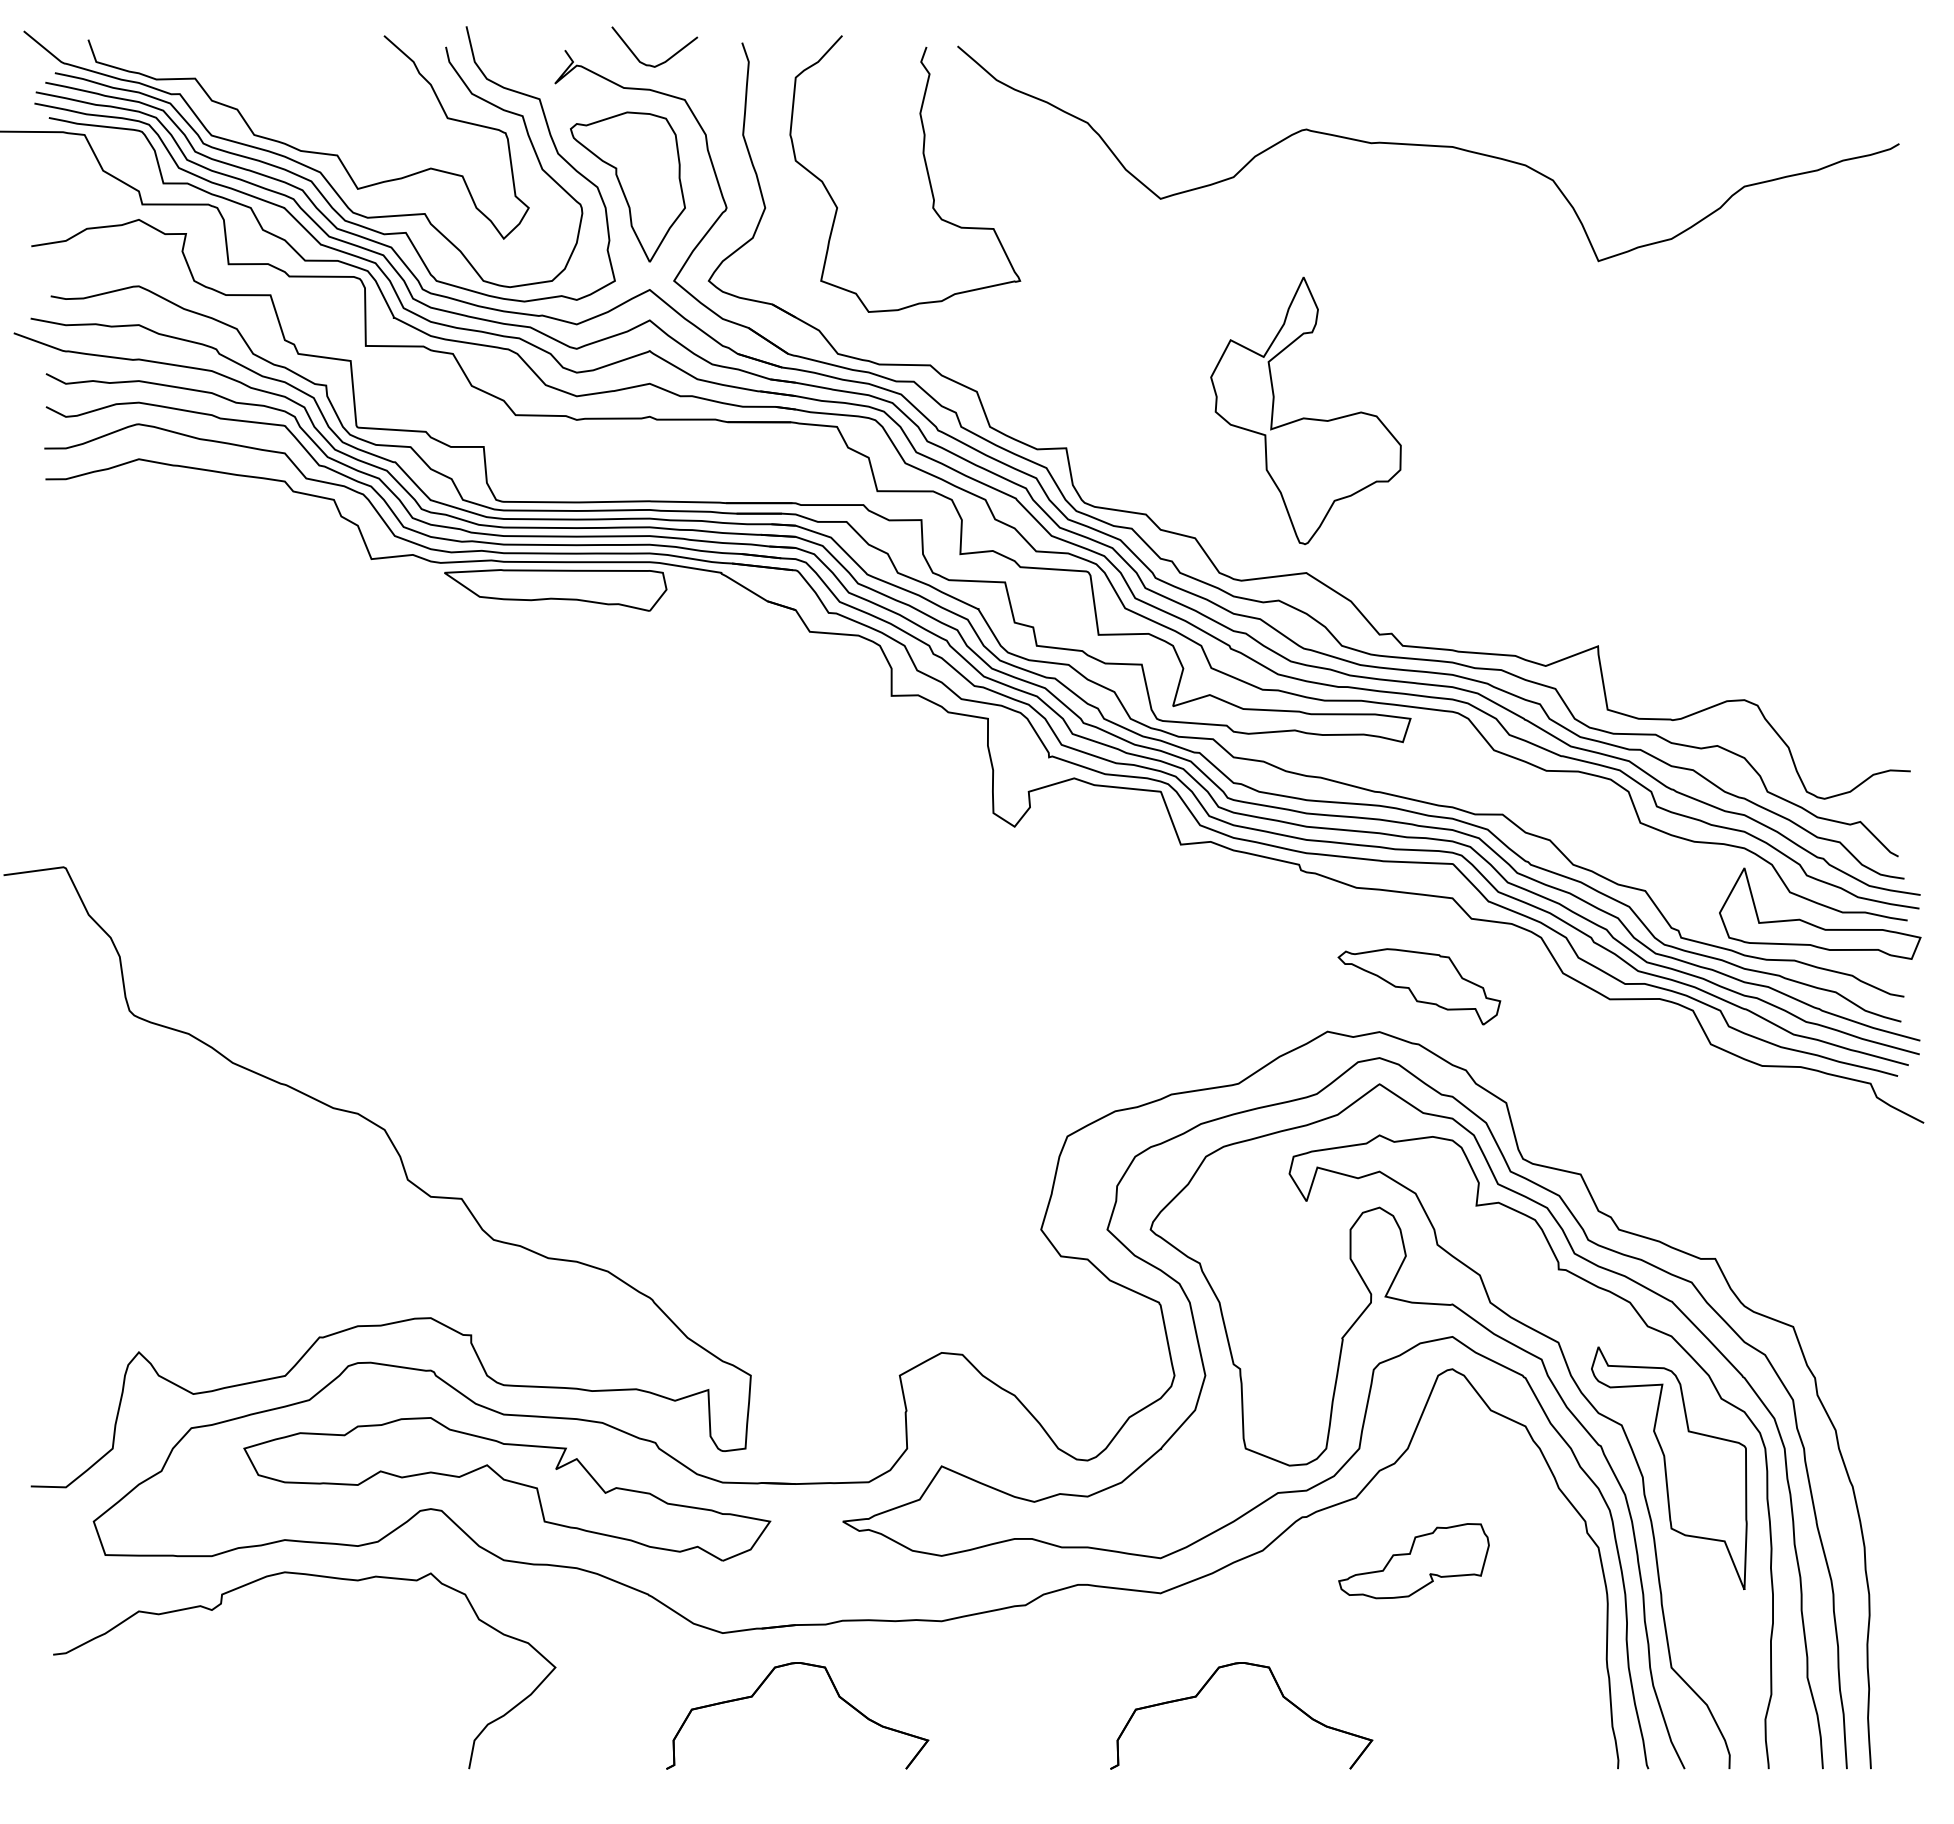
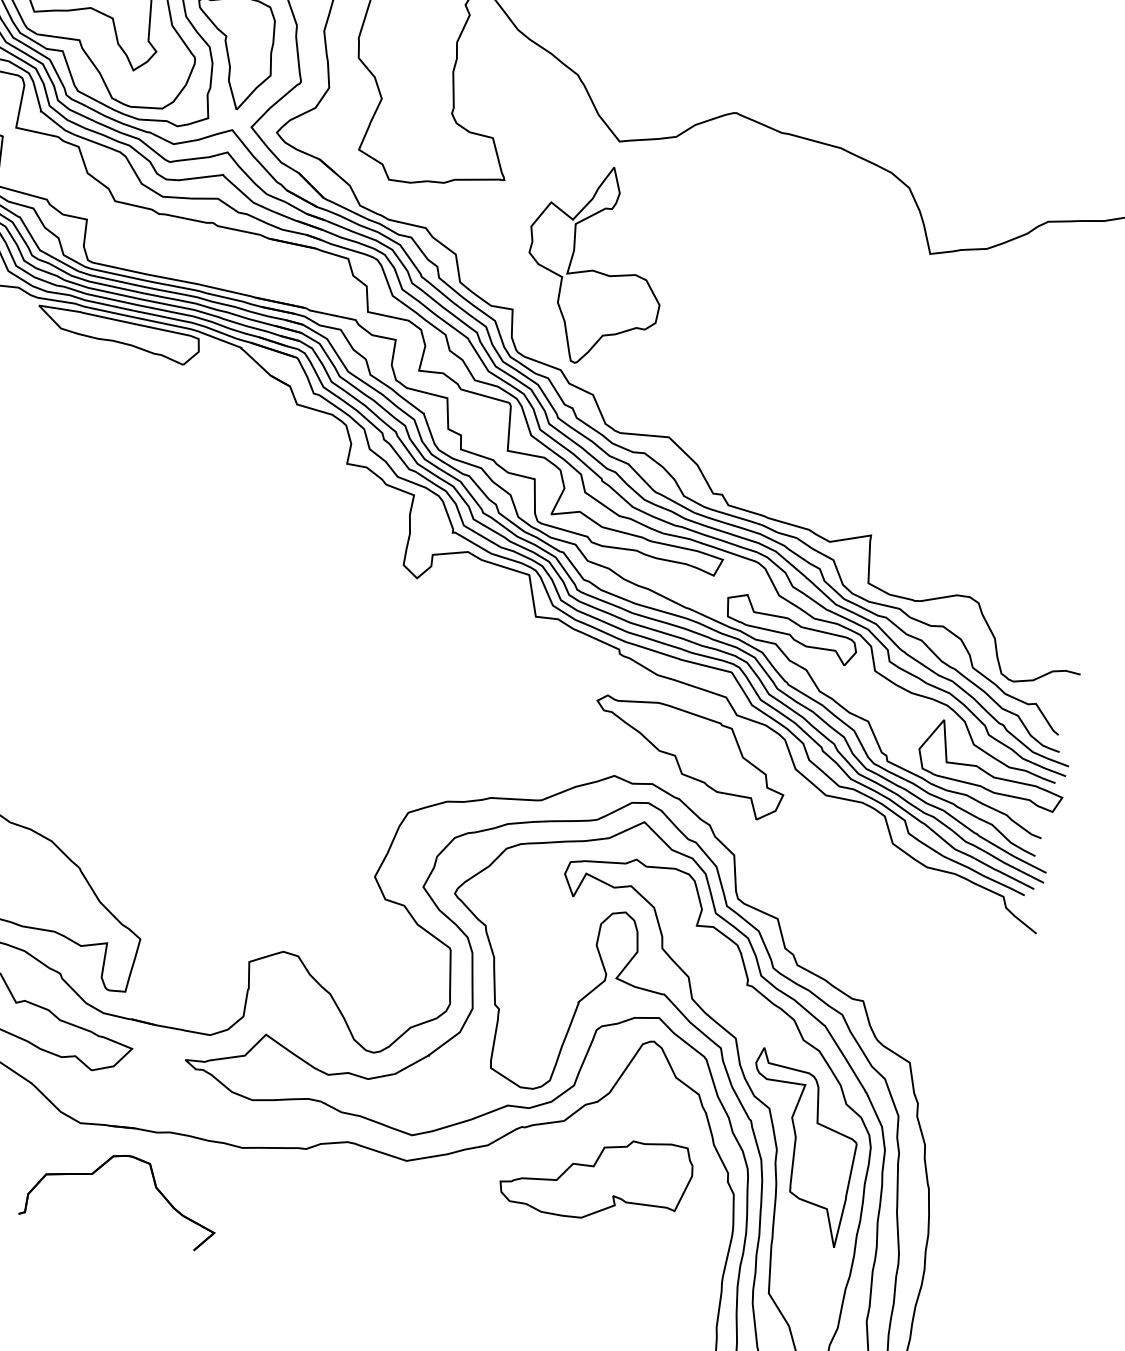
part: (1305, 417) -> (594, 270), moved
part: (1519, 790) -> (791, 628), added
part: (1419, 986) -> (688, 756), size x1.67
part: (1413, 1560) -> (596, 1175), size x1.67
part: (1281, 1695) -> (479, 1254), removed

